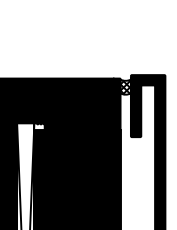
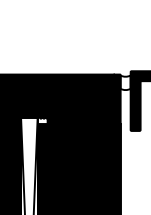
hatch: (125, 87) -> (125, 83), removed

